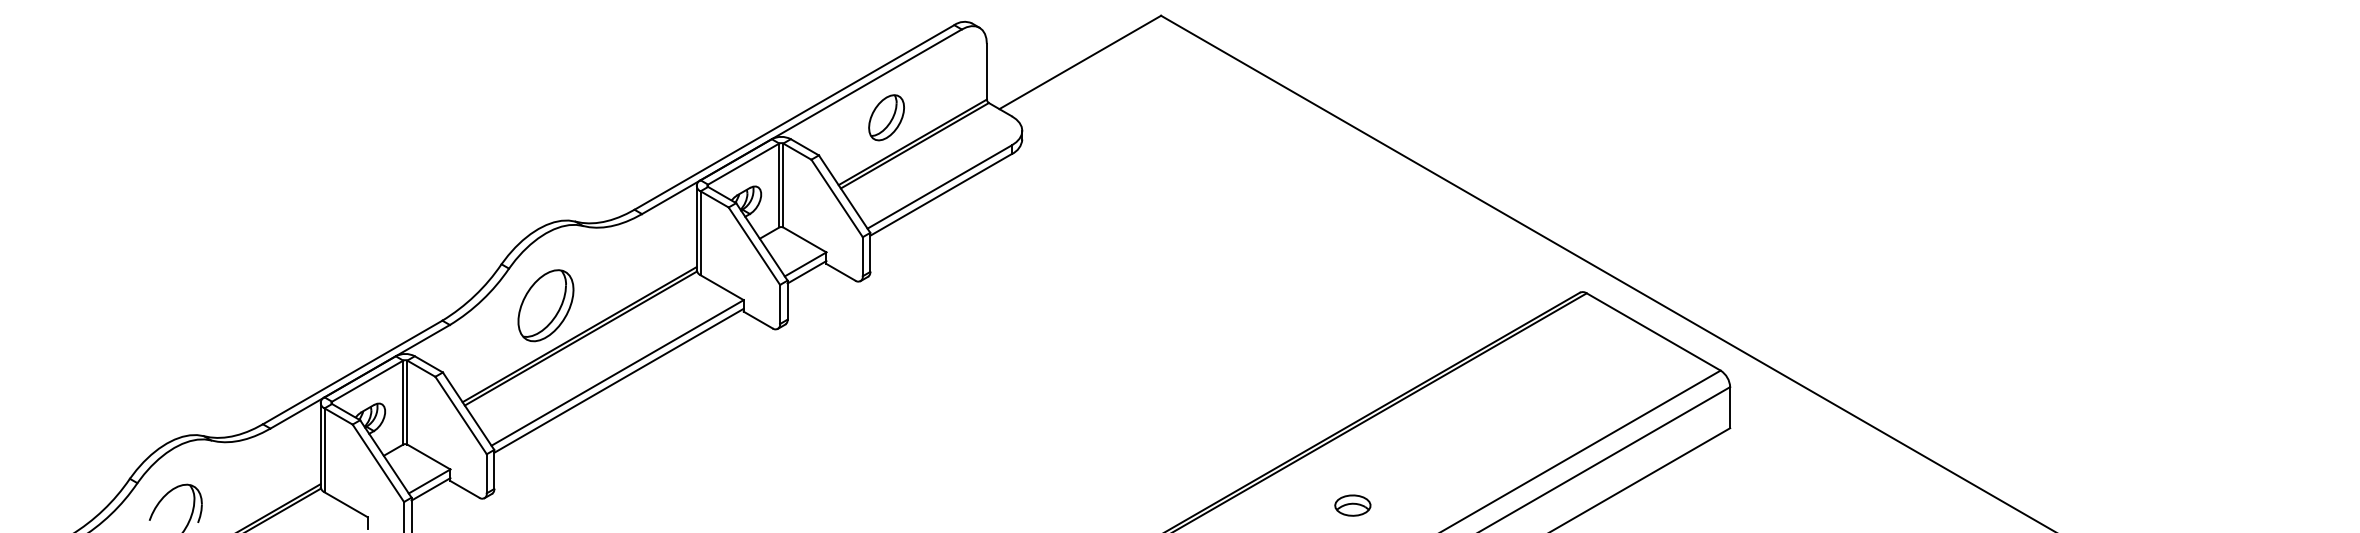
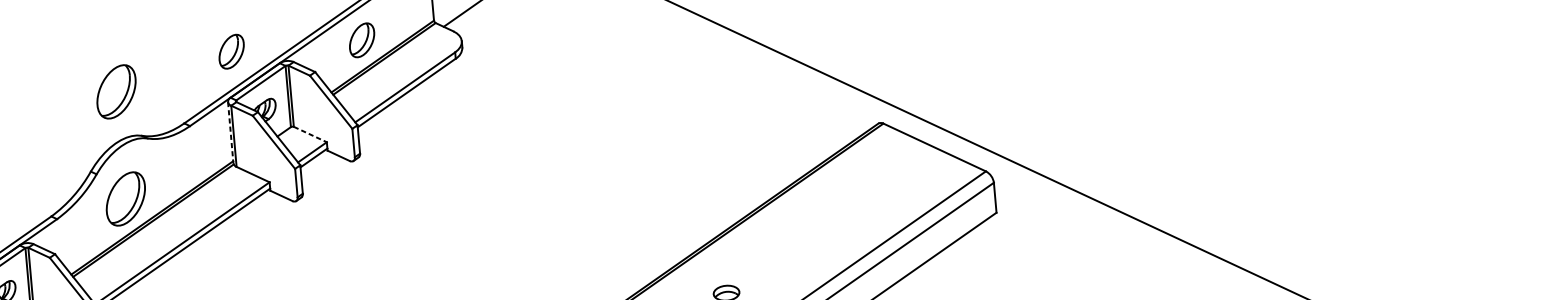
part: (707, 117) -> (231, 51), added
part: (545, 158) -> (116, 91), added
line: (696, 227) -> (230, 132), solid -> dashed
line: (804, 239) -> (310, 134), solid -> dashed

